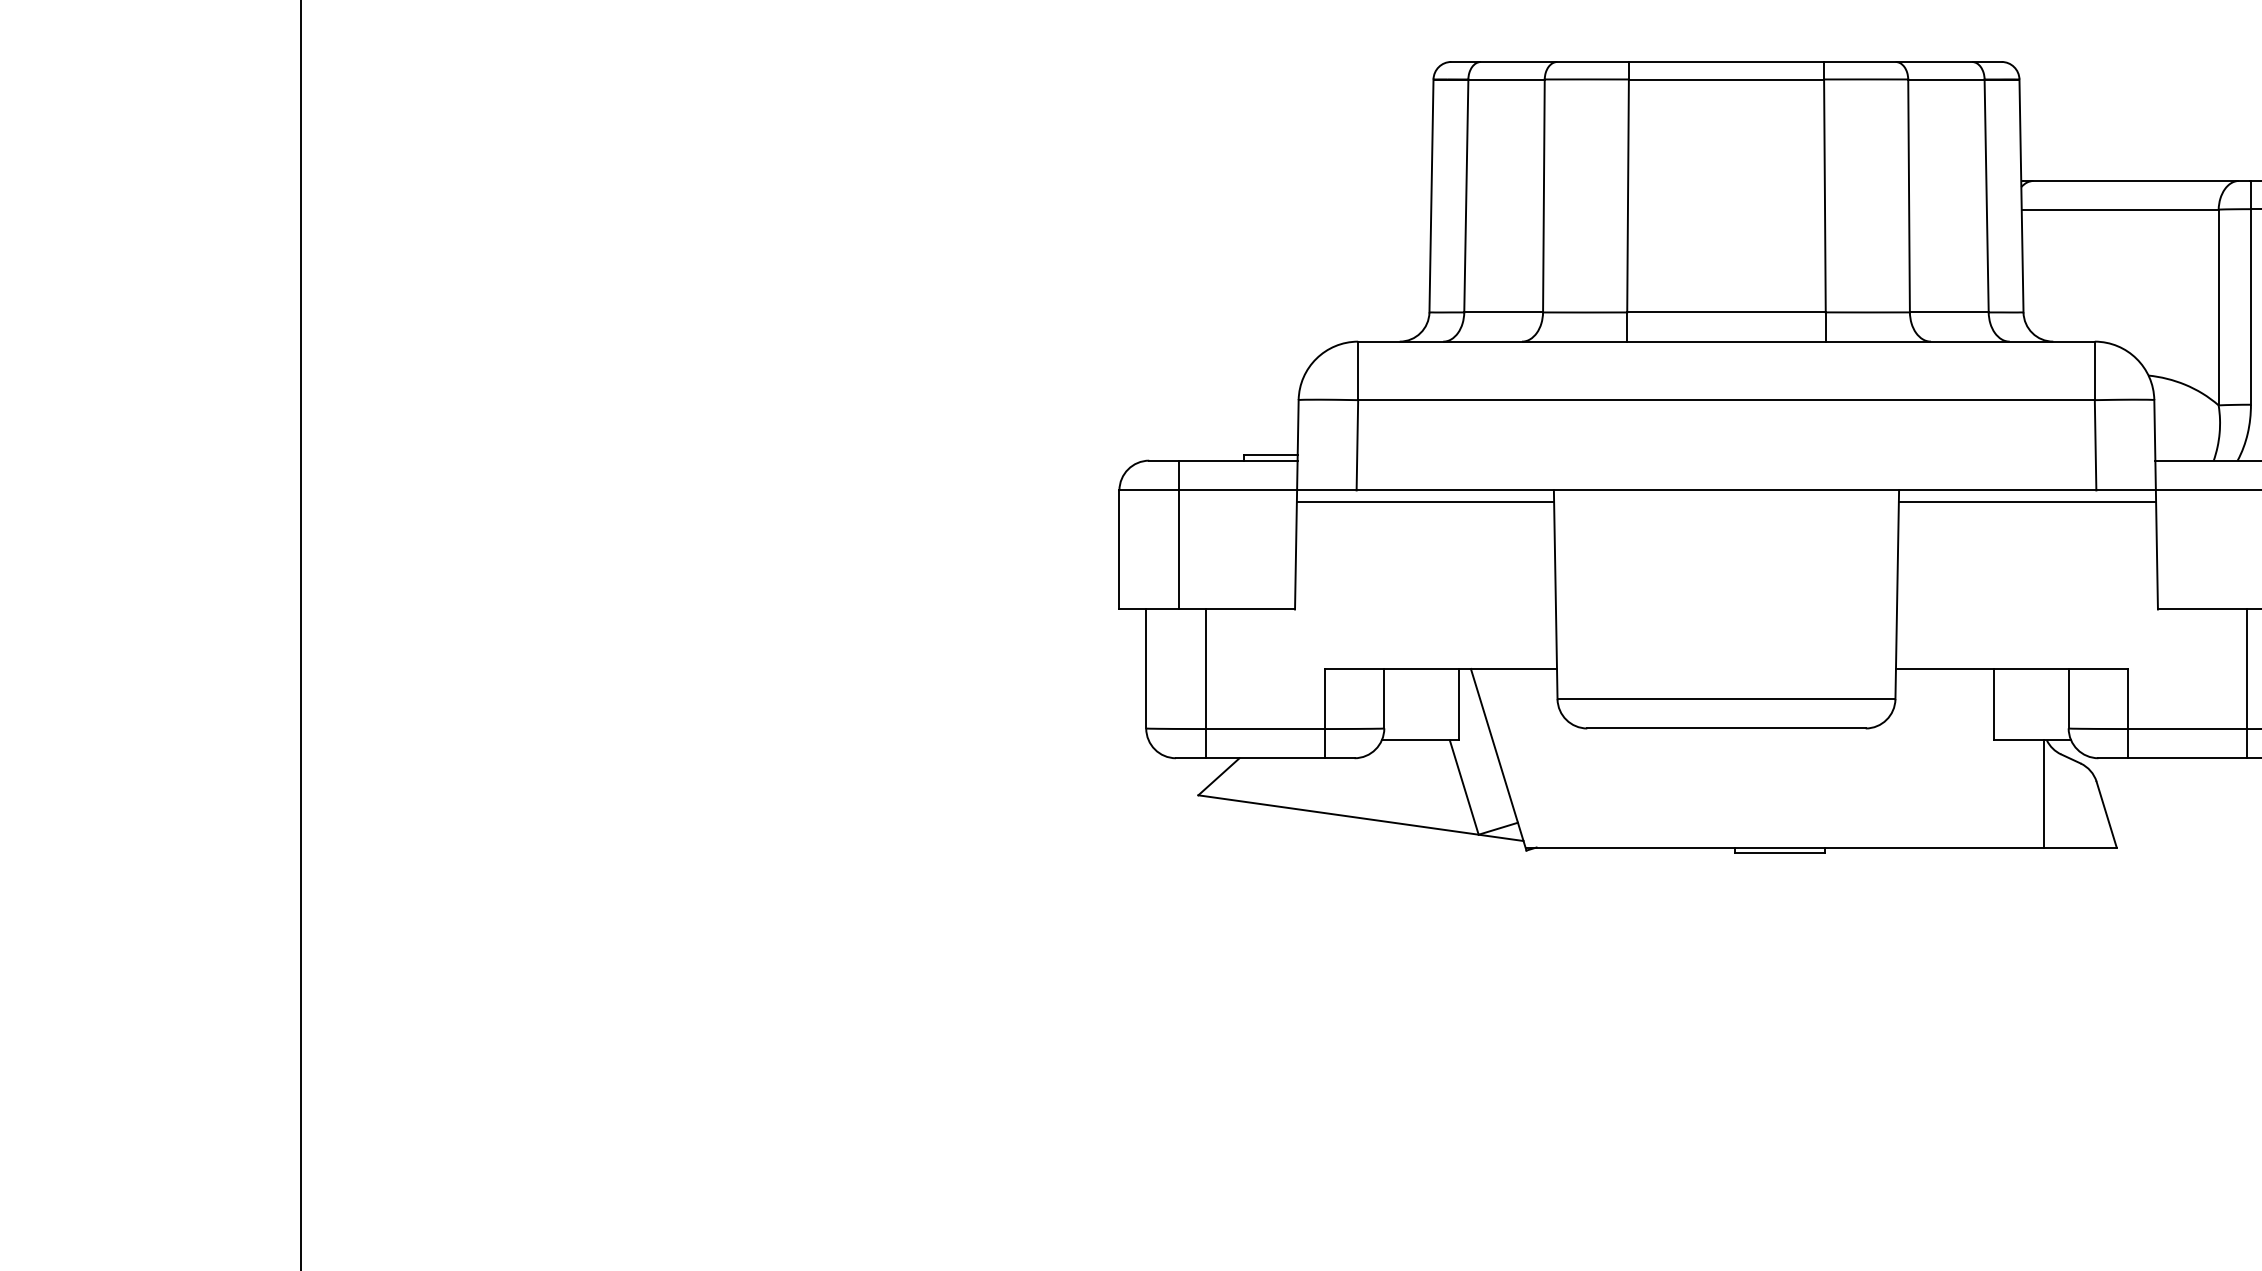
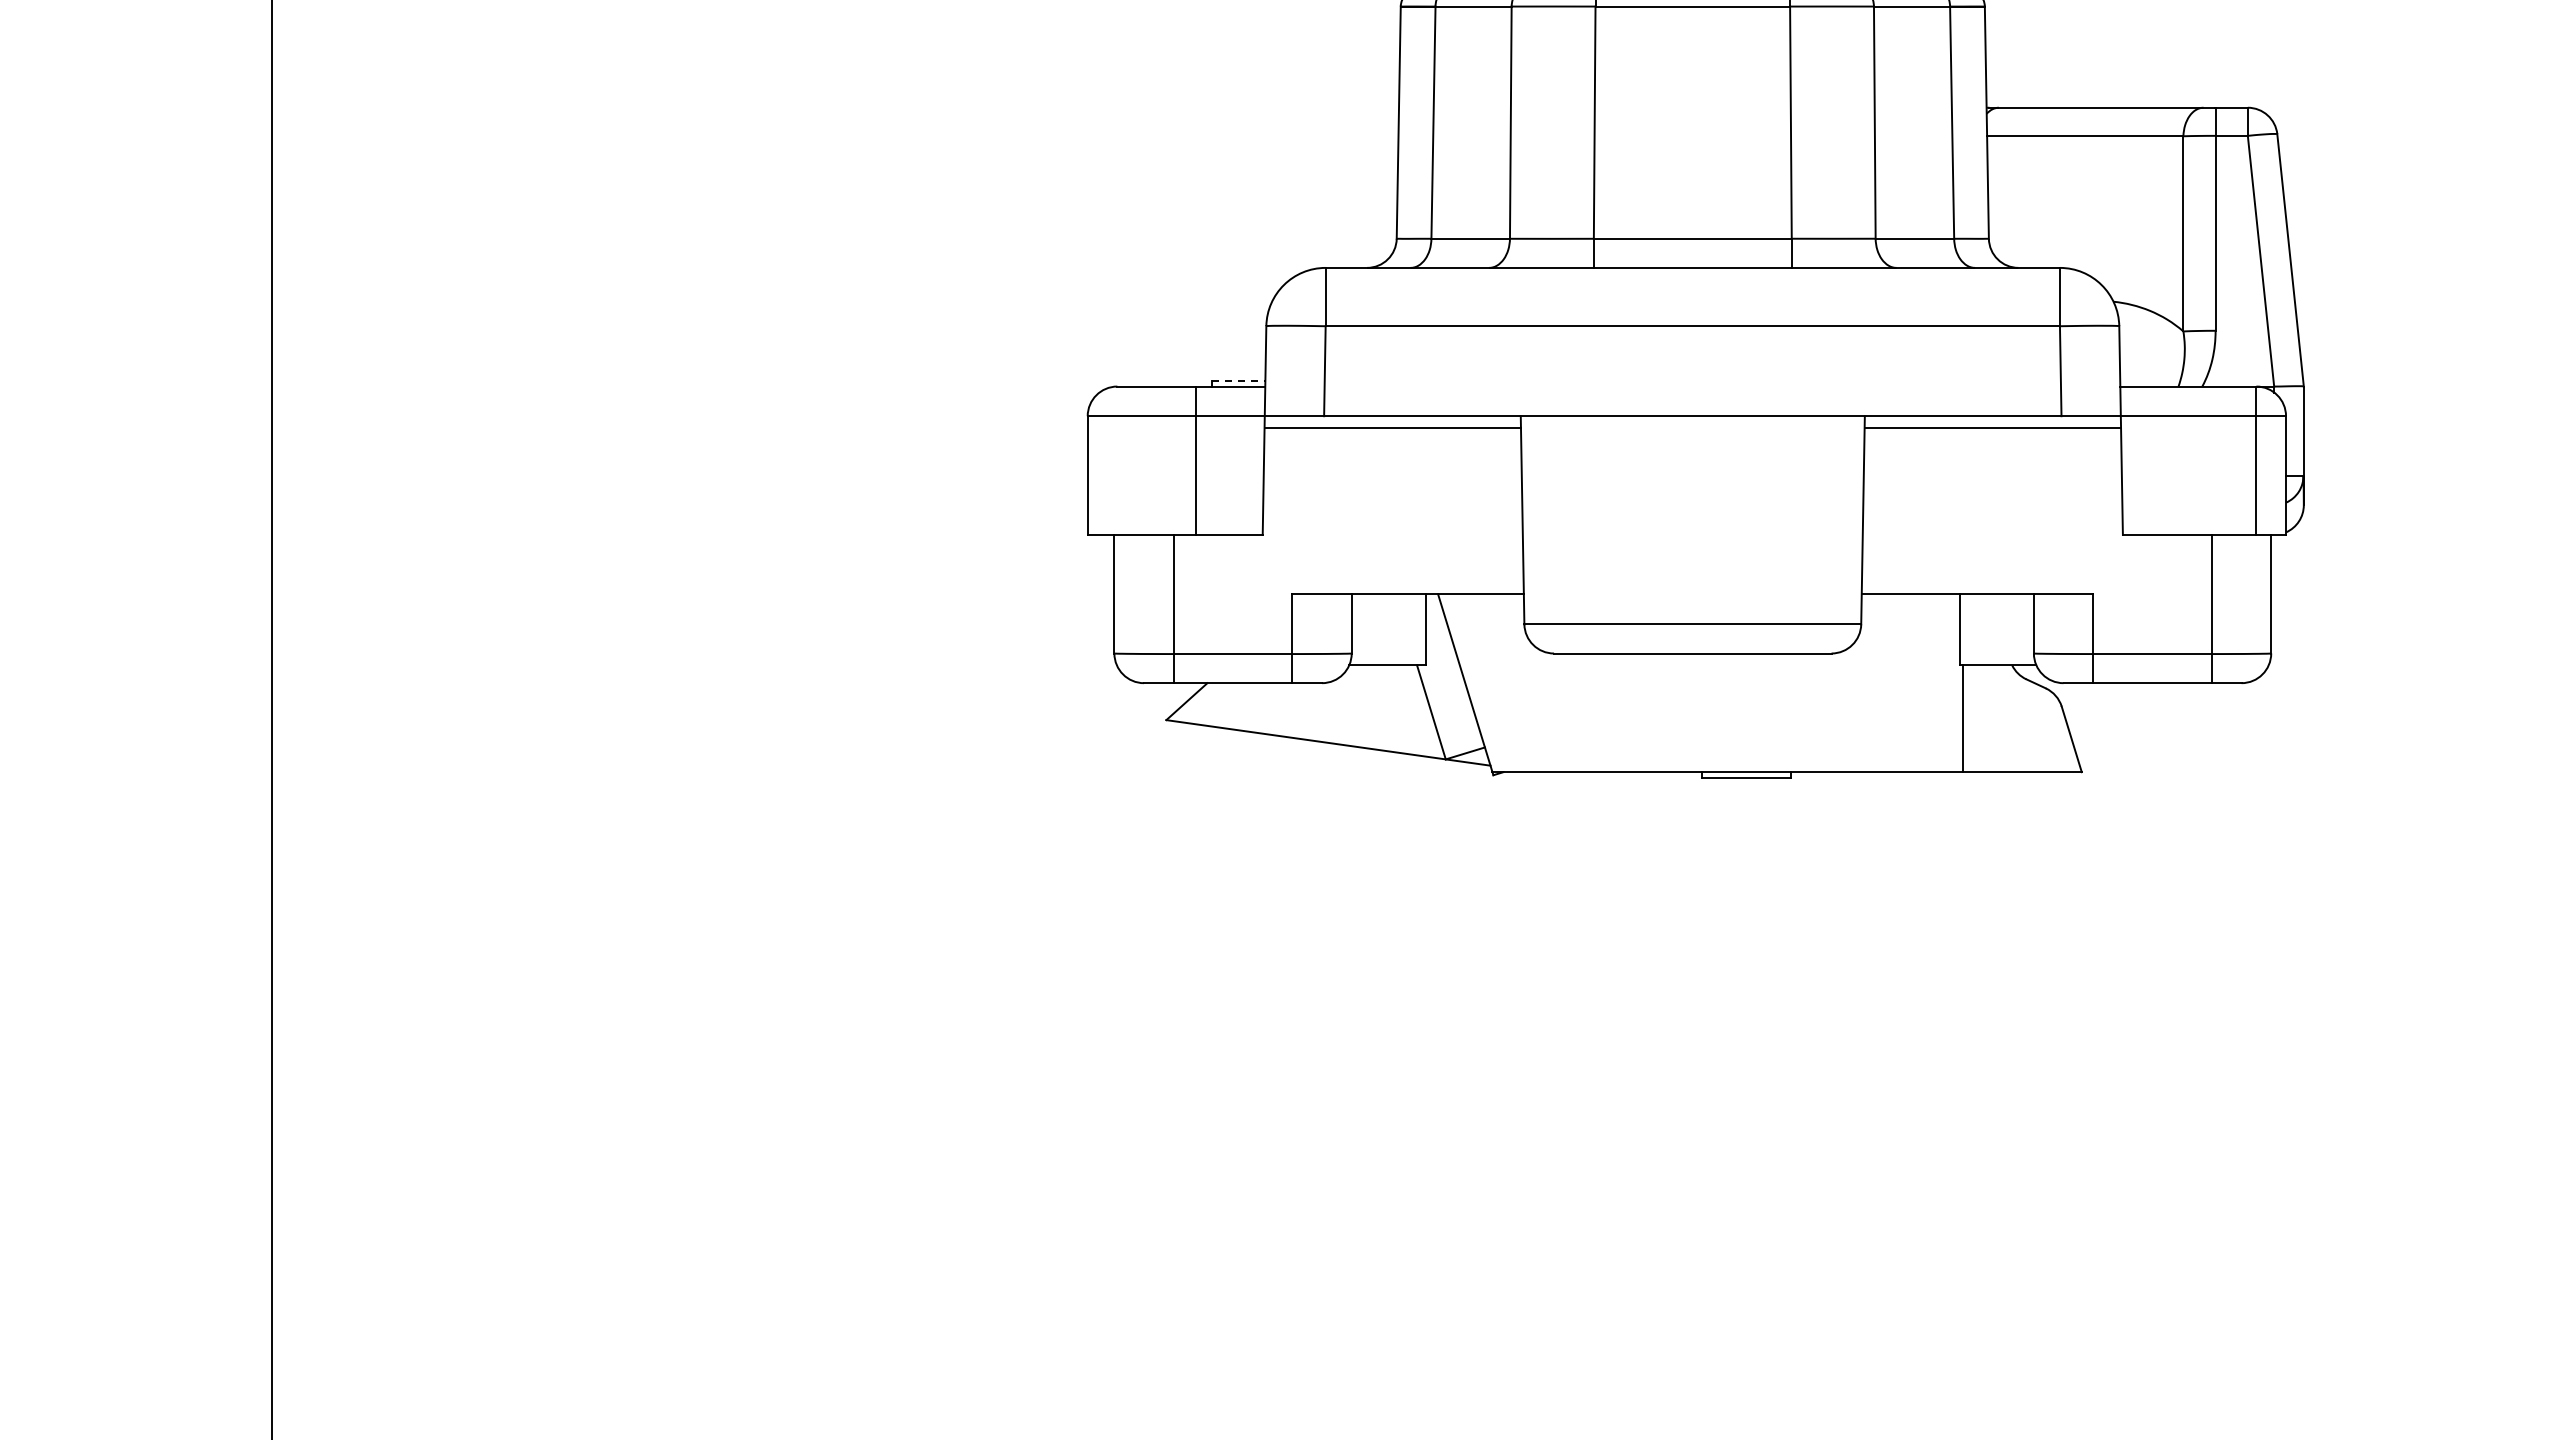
line: (1270, 454) -> (1238, 380), solid -> dashed
line: (1179, 534) -> (1196, 460), moved
line: (2044, 793) -> (1963, 718), moved

